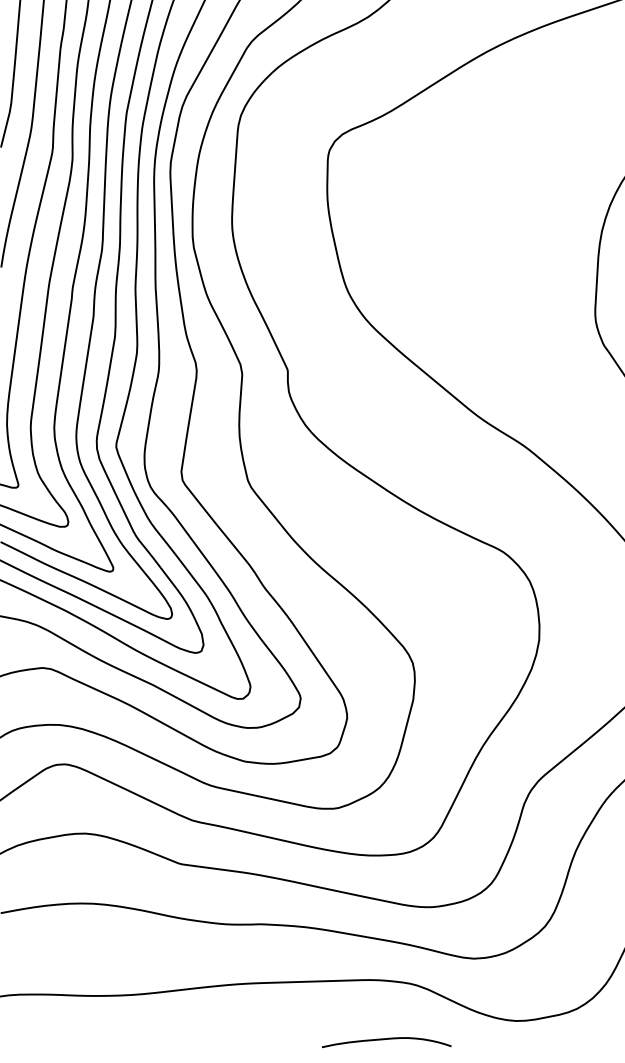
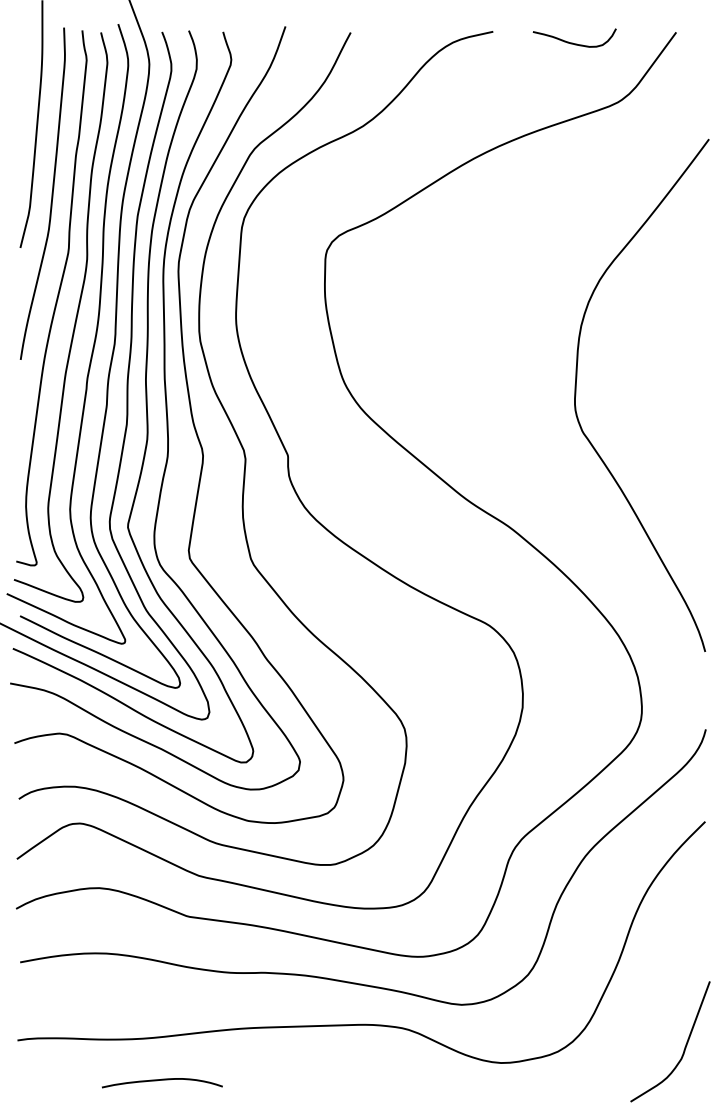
curve: (386, 1039) -> (162, 1080), moved

